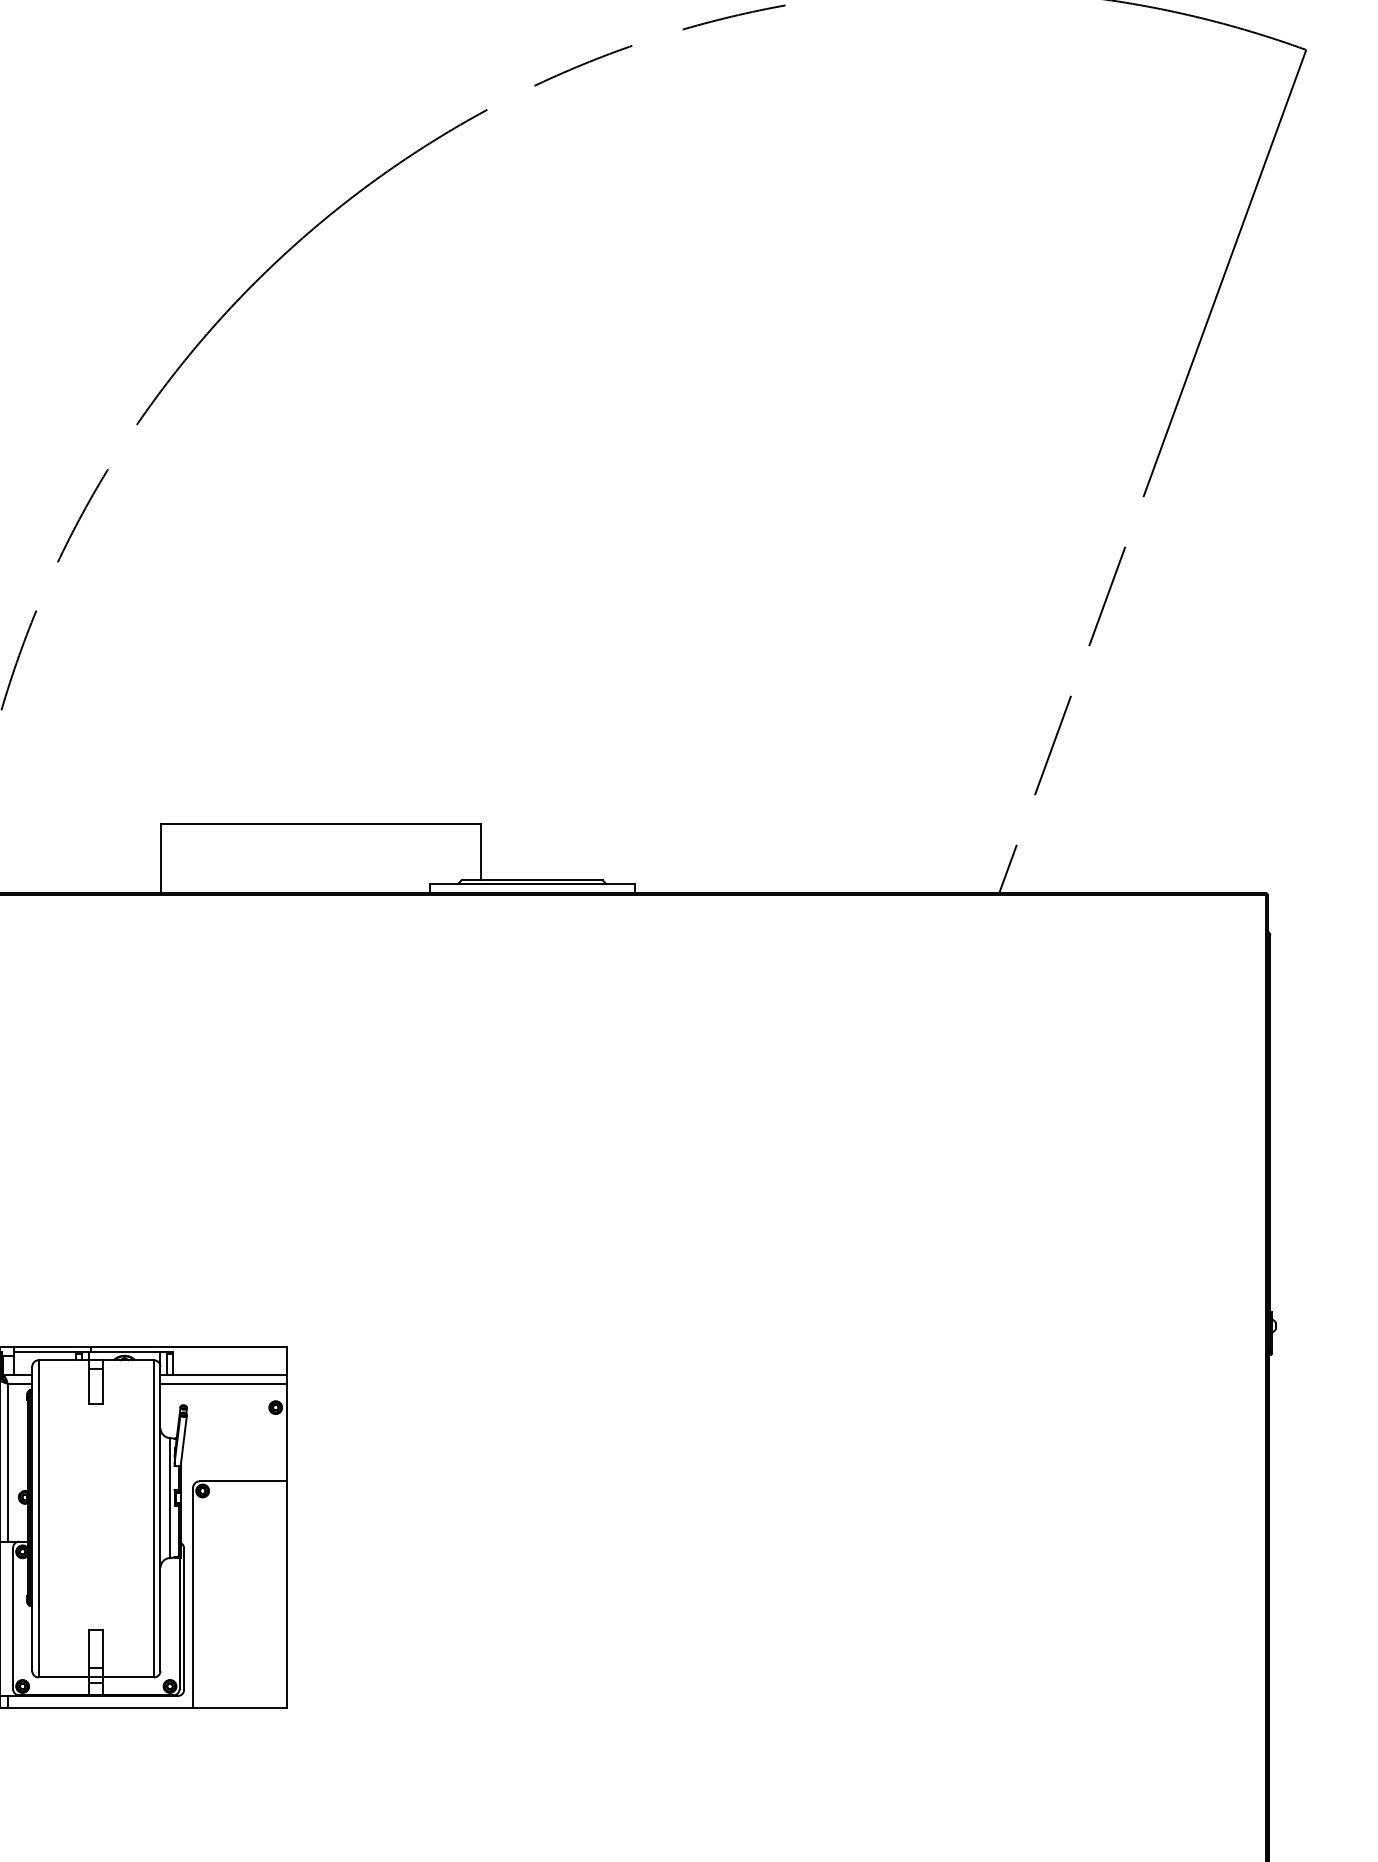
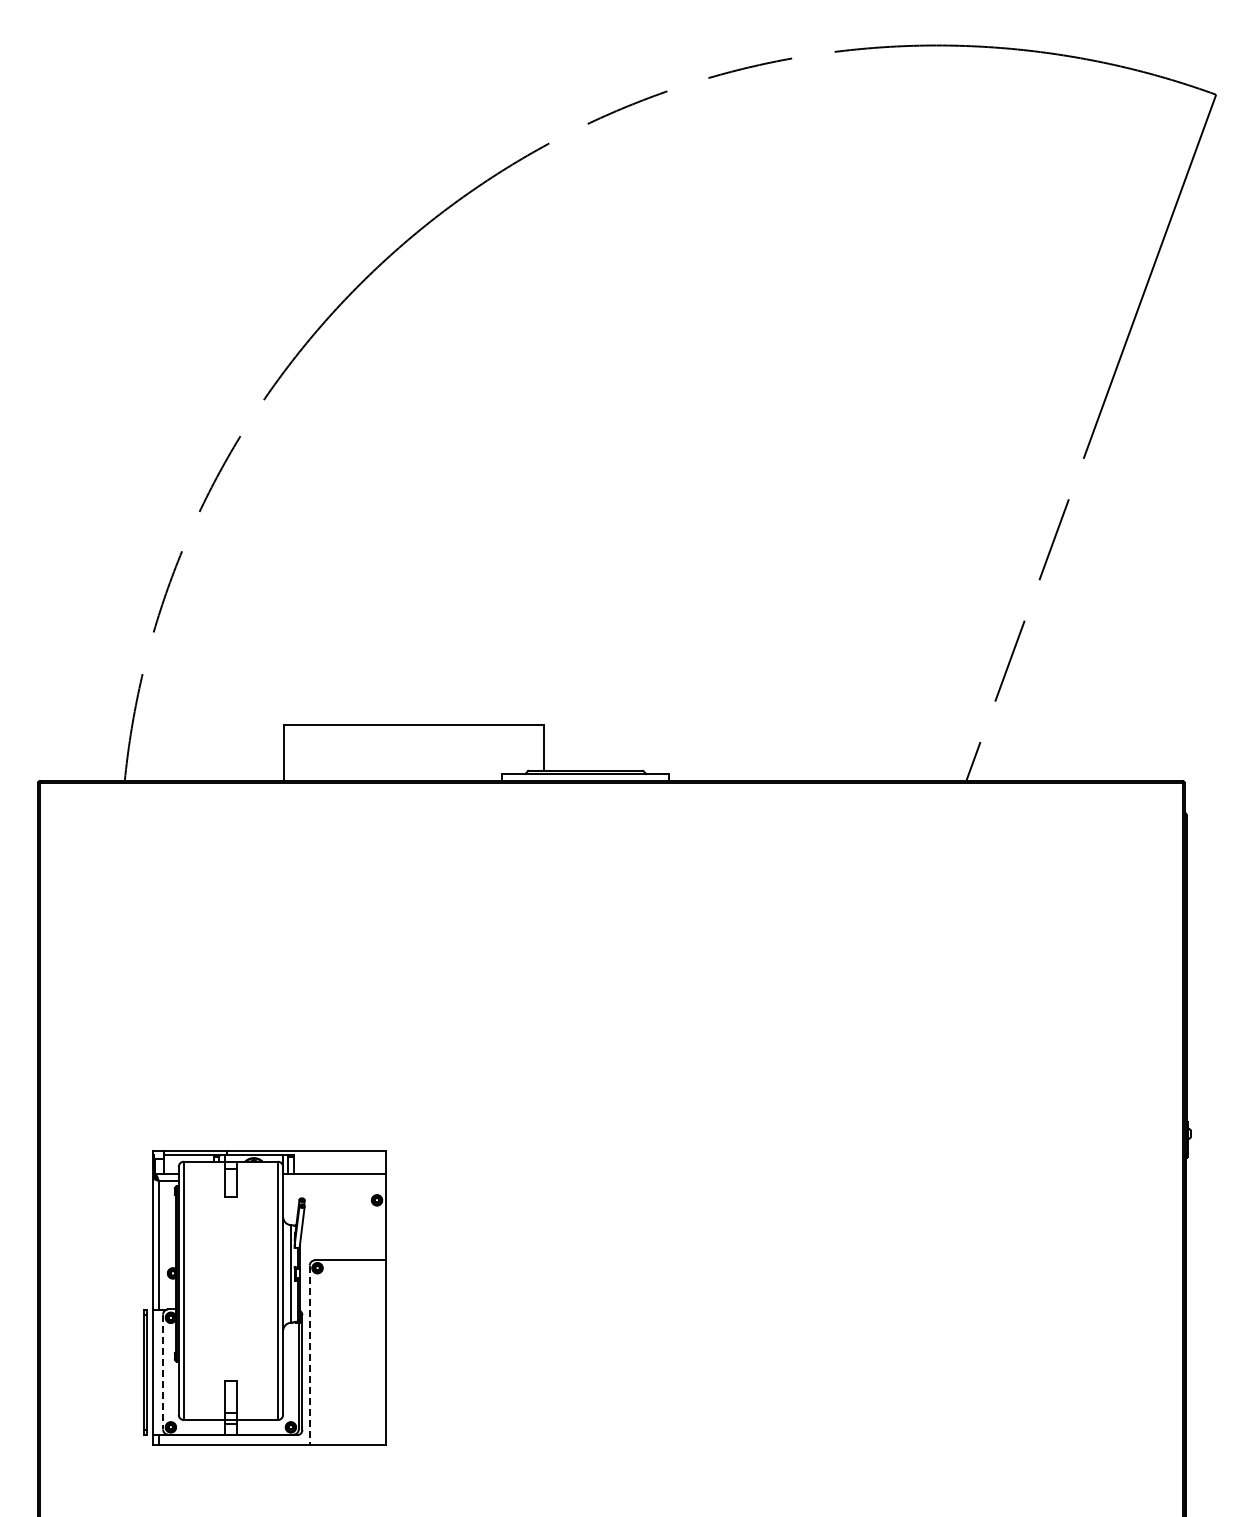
line: (223, 1384) -> (334, 1181), removed
line: (192, 1598) -> (309, 1355), solid -> dashed
line: (13, 1619) -> (163, 1372), solid -> dashed

